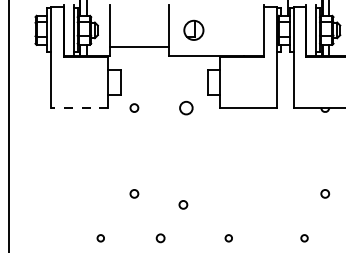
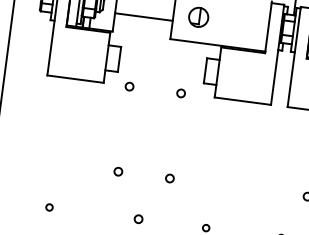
line: (139, 47) -> (143, 17), moved
line: (79, 107) -> (75, 78), dashed -> solid
circle: (186, 107) -> (181, 92), size x0.62
circle: (183, 204) -> (170, 178), moved
circle: (100, 238) -> (49, 207), moved

